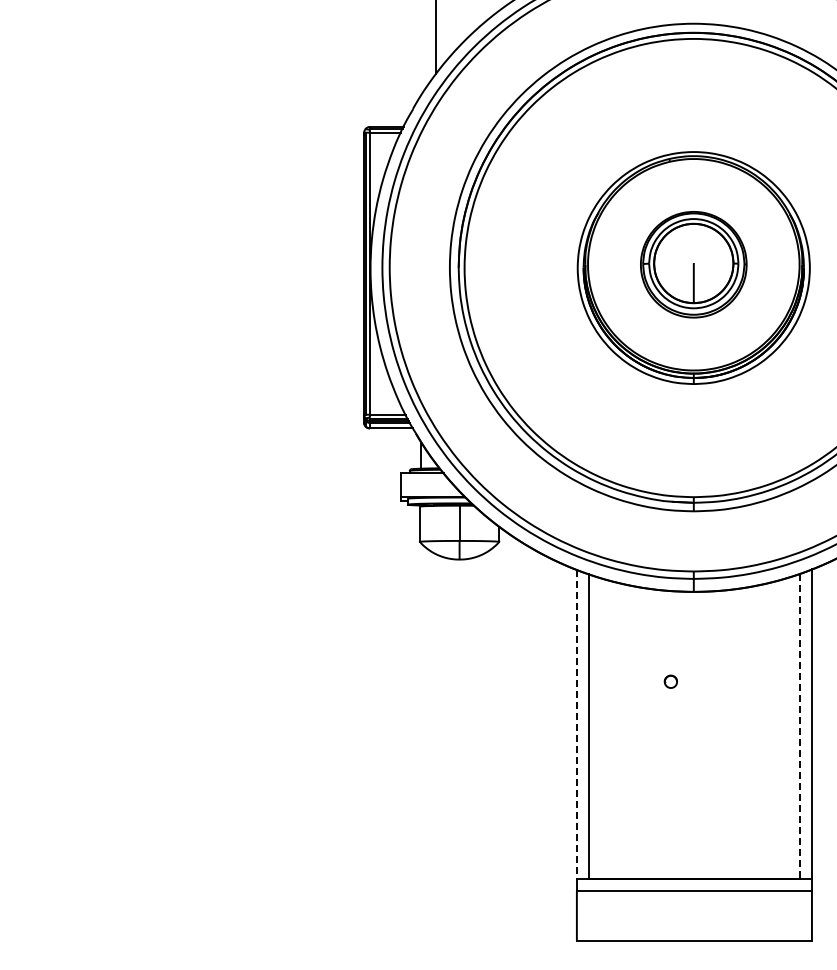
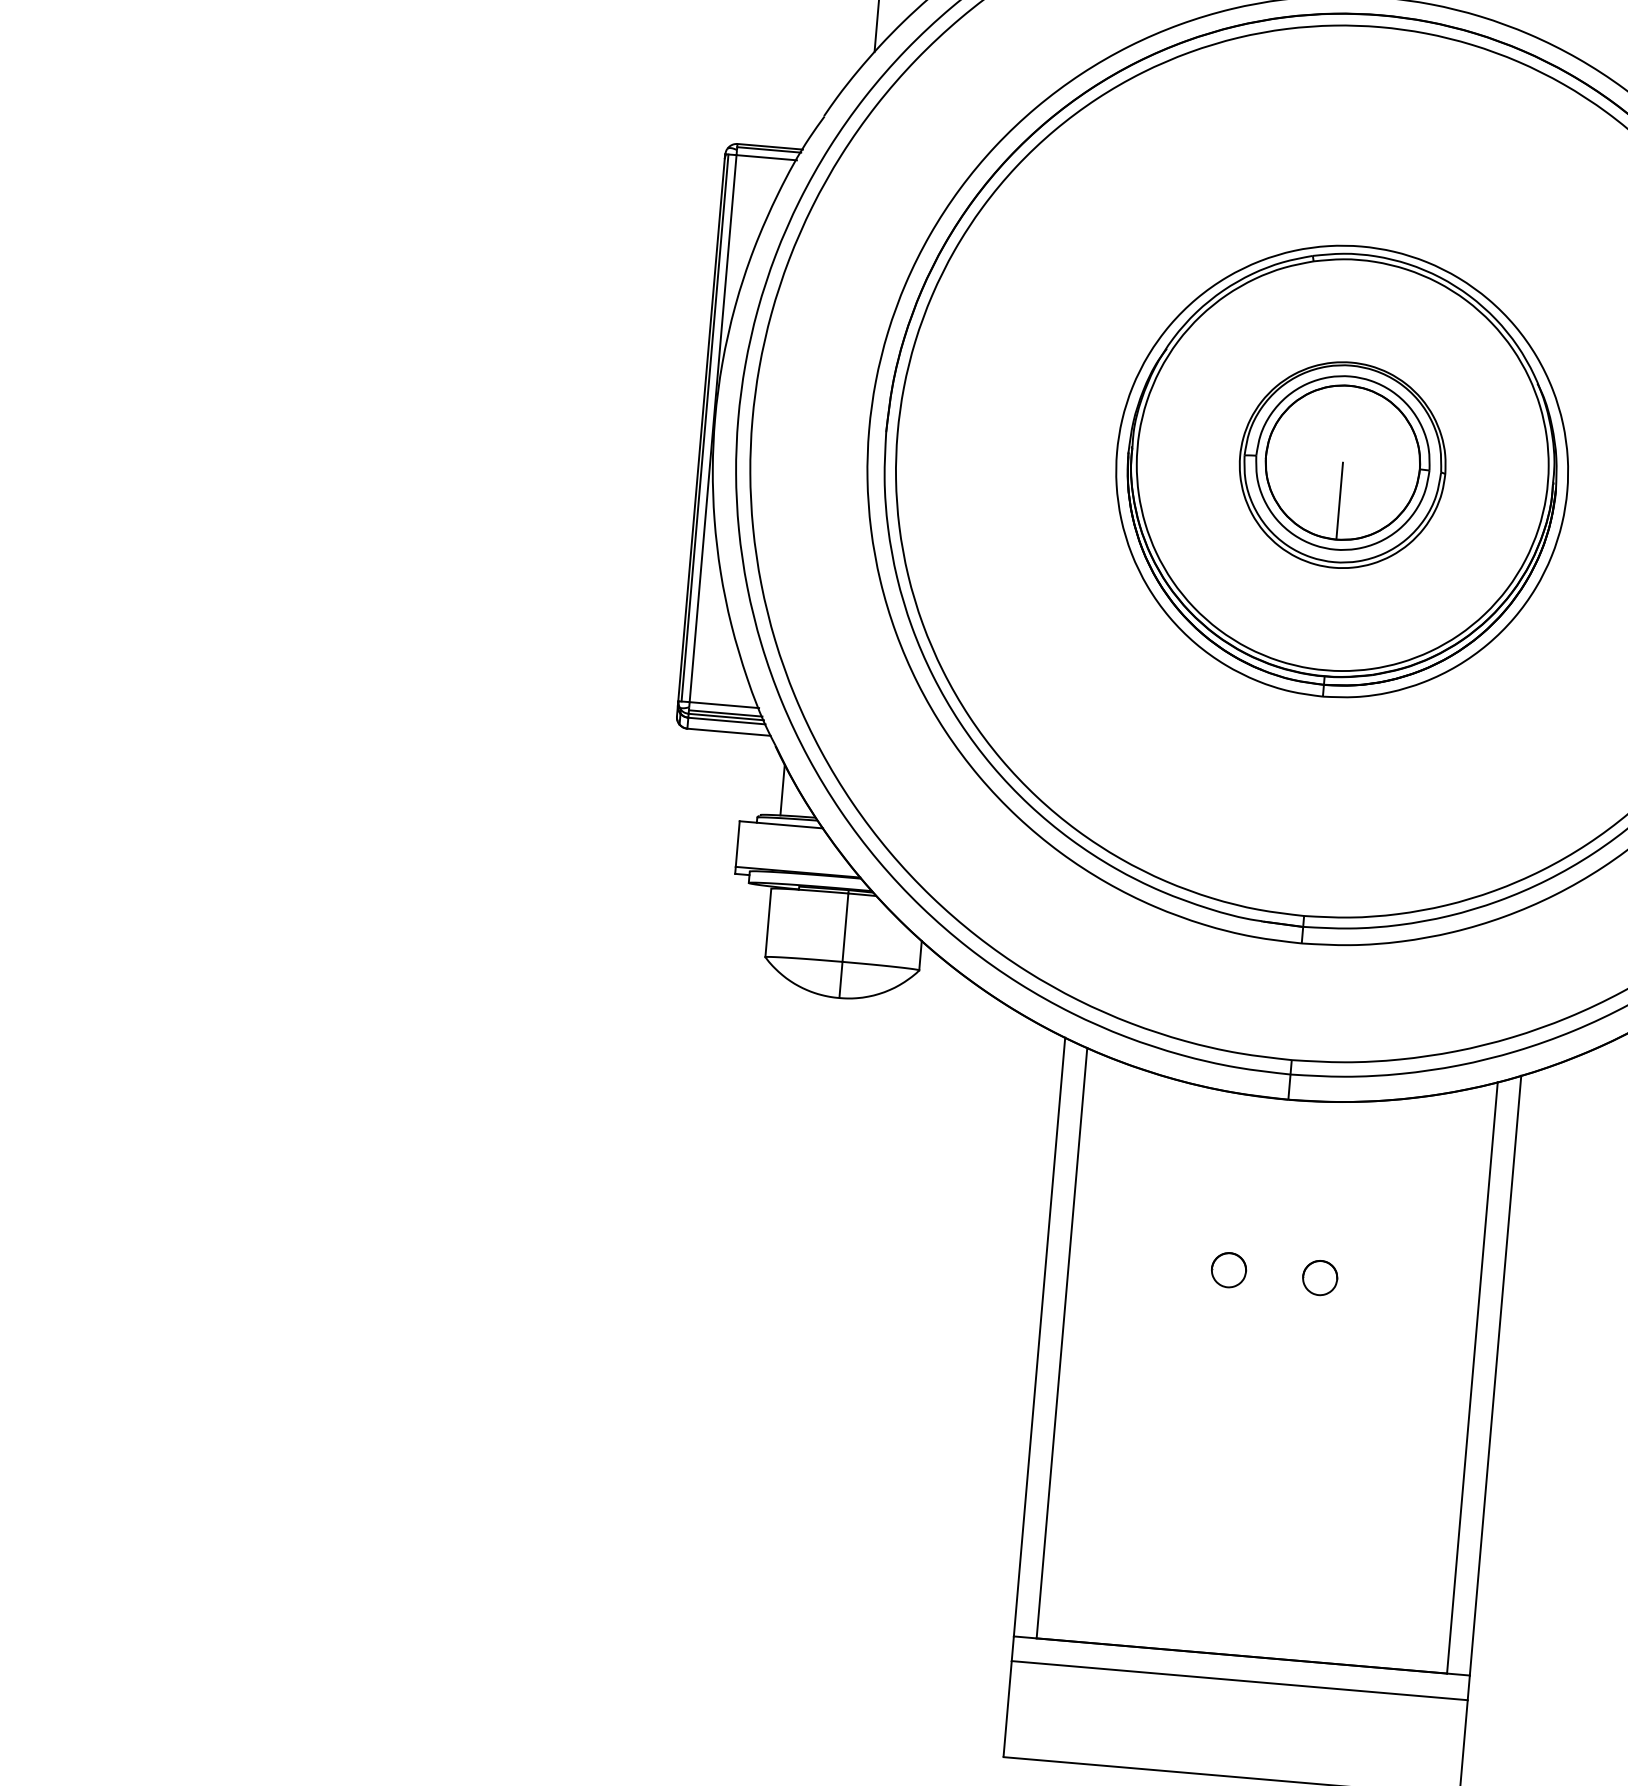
part: (670, 681) -> (1228, 1269), size x1.43
part: (717, 681) -> (1319, 1277), added
line: (576, 724) -> (1038, 1337), dashed -> solid
line: (800, 726) -> (1472, 1378), dashed -> solid

